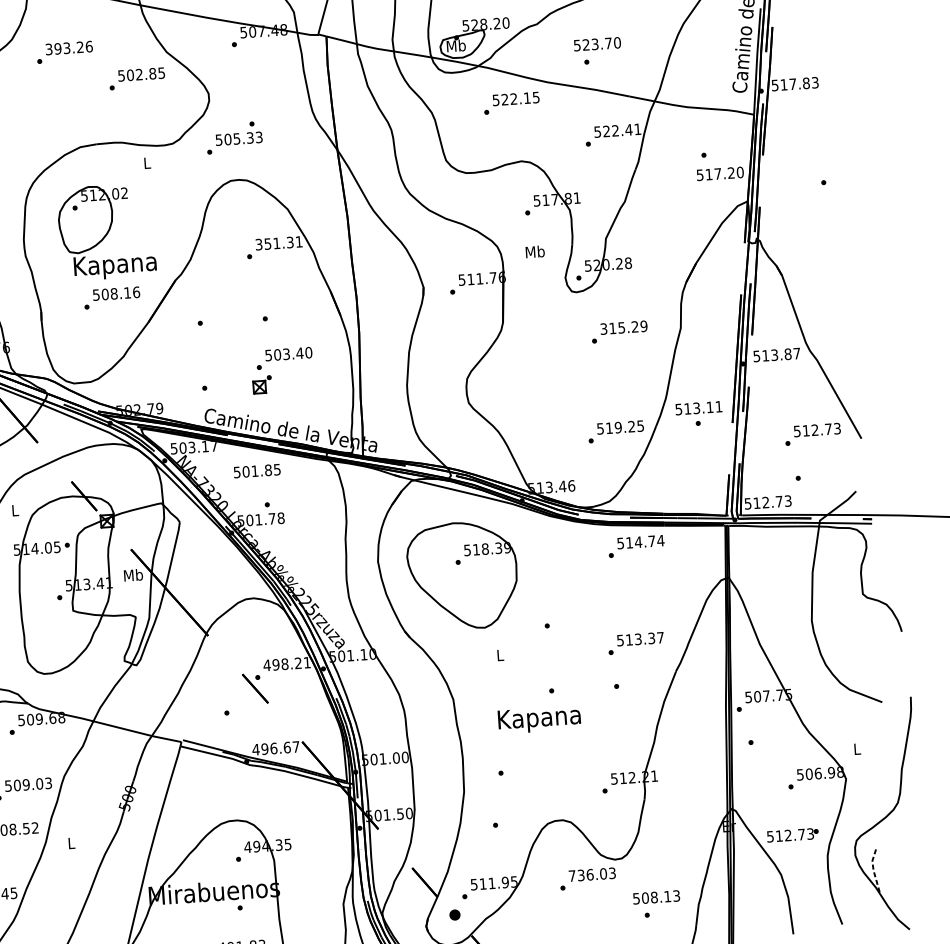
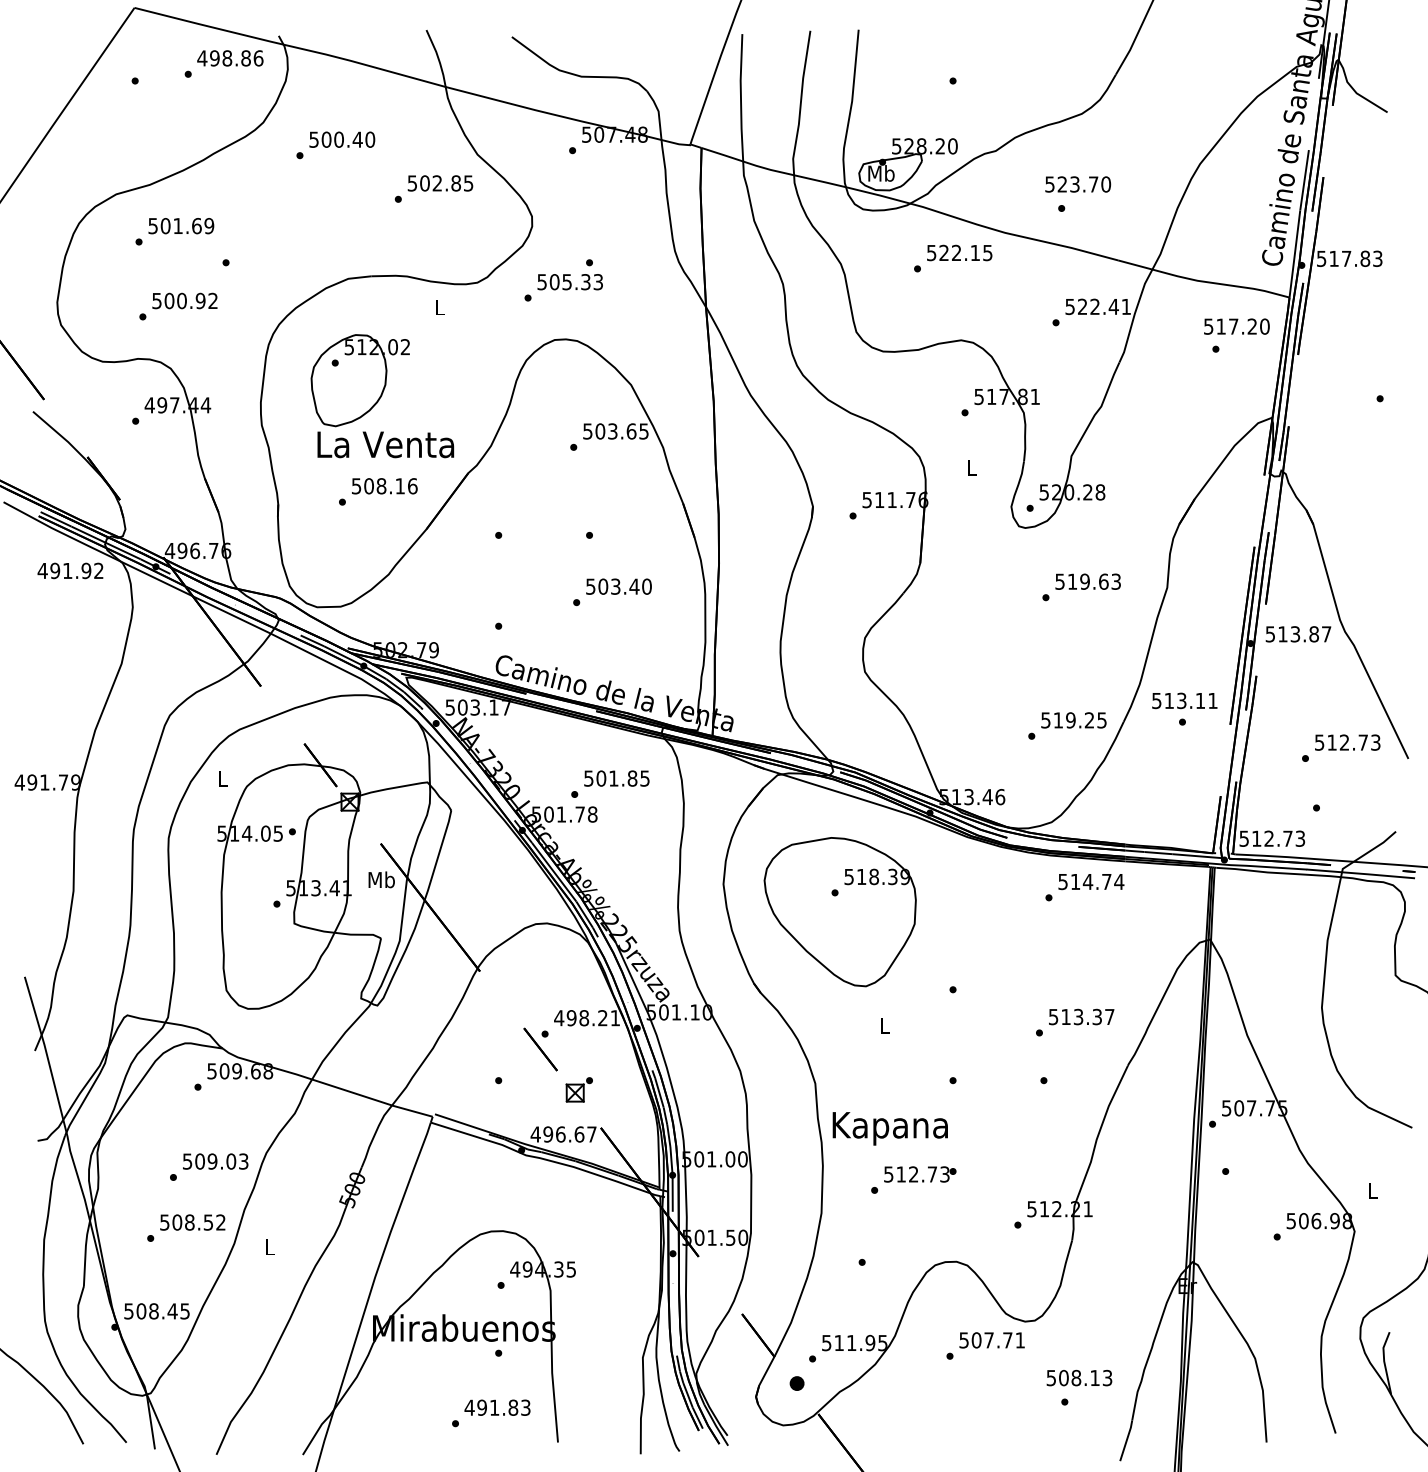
text: (69, 47) -> (342, 139), 393.26 -> 500.40
text: (719, 173) -> (1236, 326), moved
text: (278, 243) -> (615, 431), 351.31 -> 503.65
text: (535, 251) -> (971, 467), Mb -> L
text: (115, 266) -> (385, 448), Kapana -> La Venta
text: (624, 327) -> (1088, 581), 315.29 -> 519.63
part: (261, 384) -> (578, 1089), moved
text: (256, 471) -> (616, 778), moved
text: (538, 719) -> (889, 1128), moved
text: (793, 835) -> (920, 1174), moved
line: (873, 871) -> (1384, 1362), dashed -> solid
text: (591, 874) -> (991, 1340), 736.03 -> 507.71

